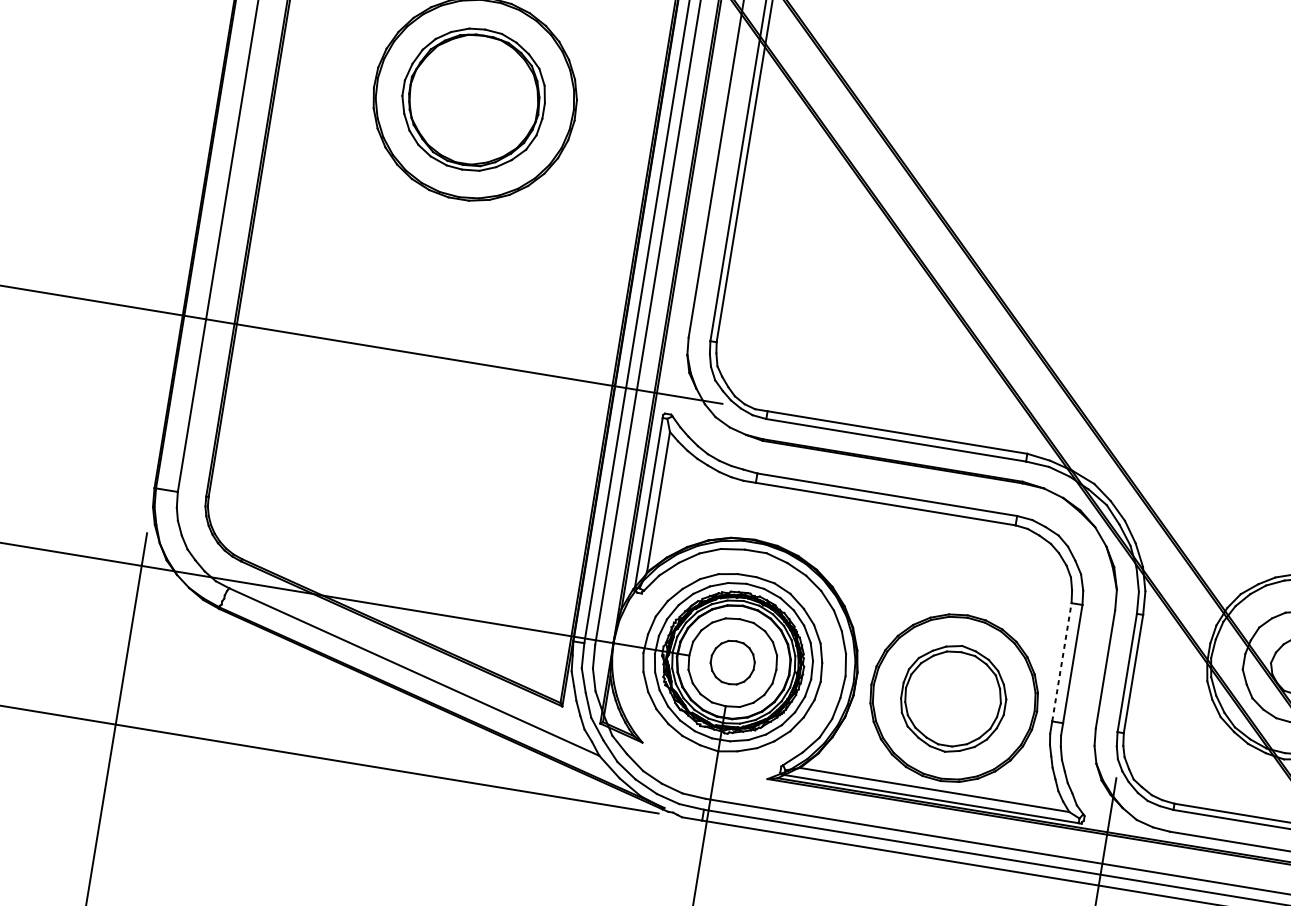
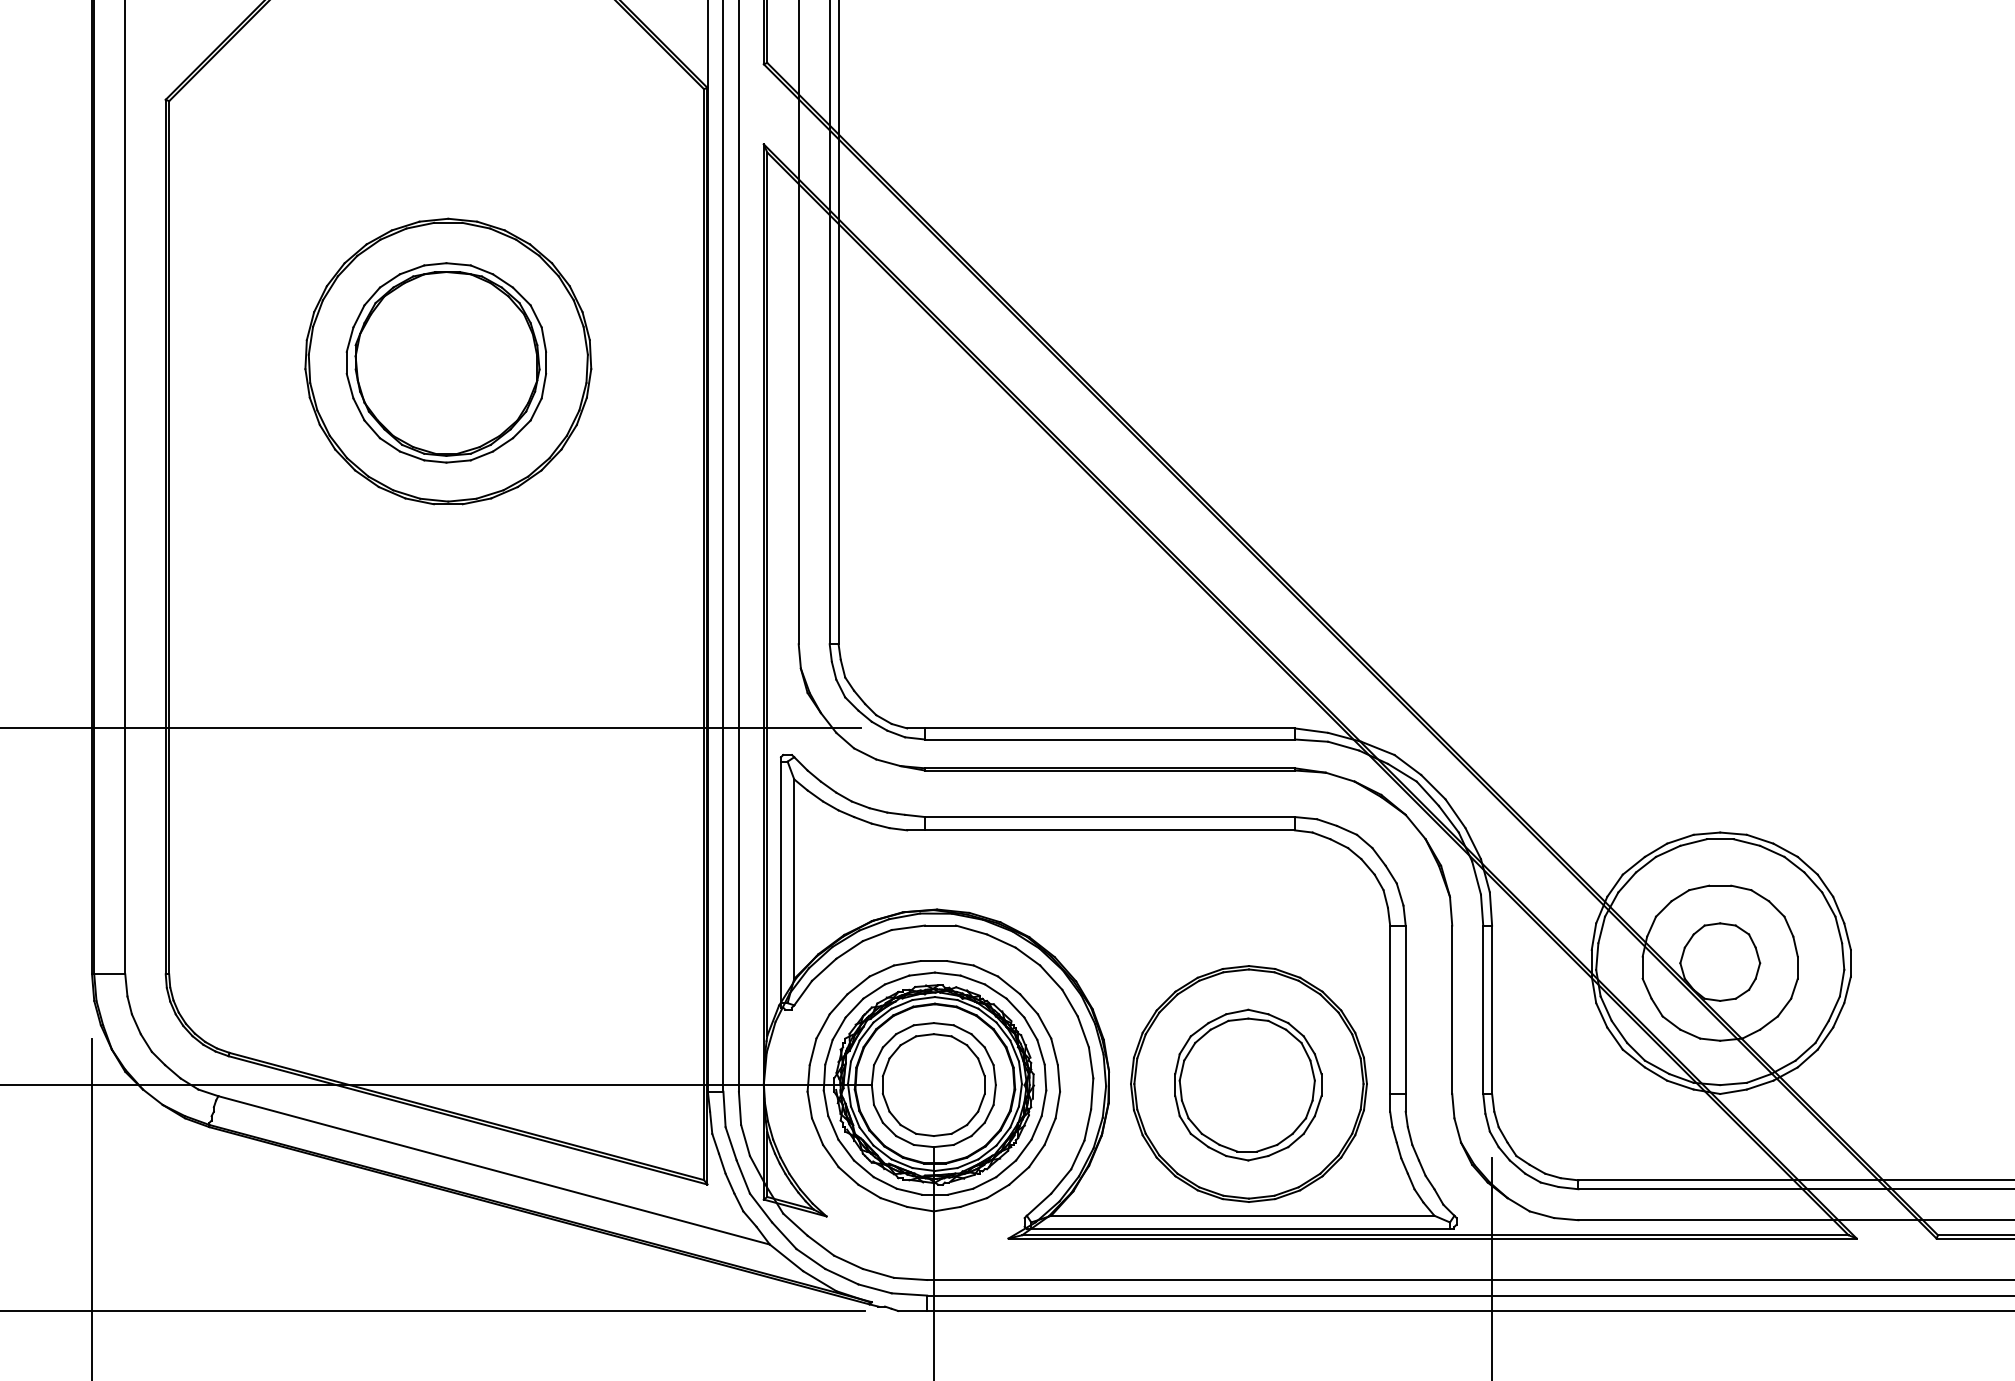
part: (732, 662) -> (933, 1084), size x1.67
line: (1062, 662) -> (1390, 1009), dashed -> solid

